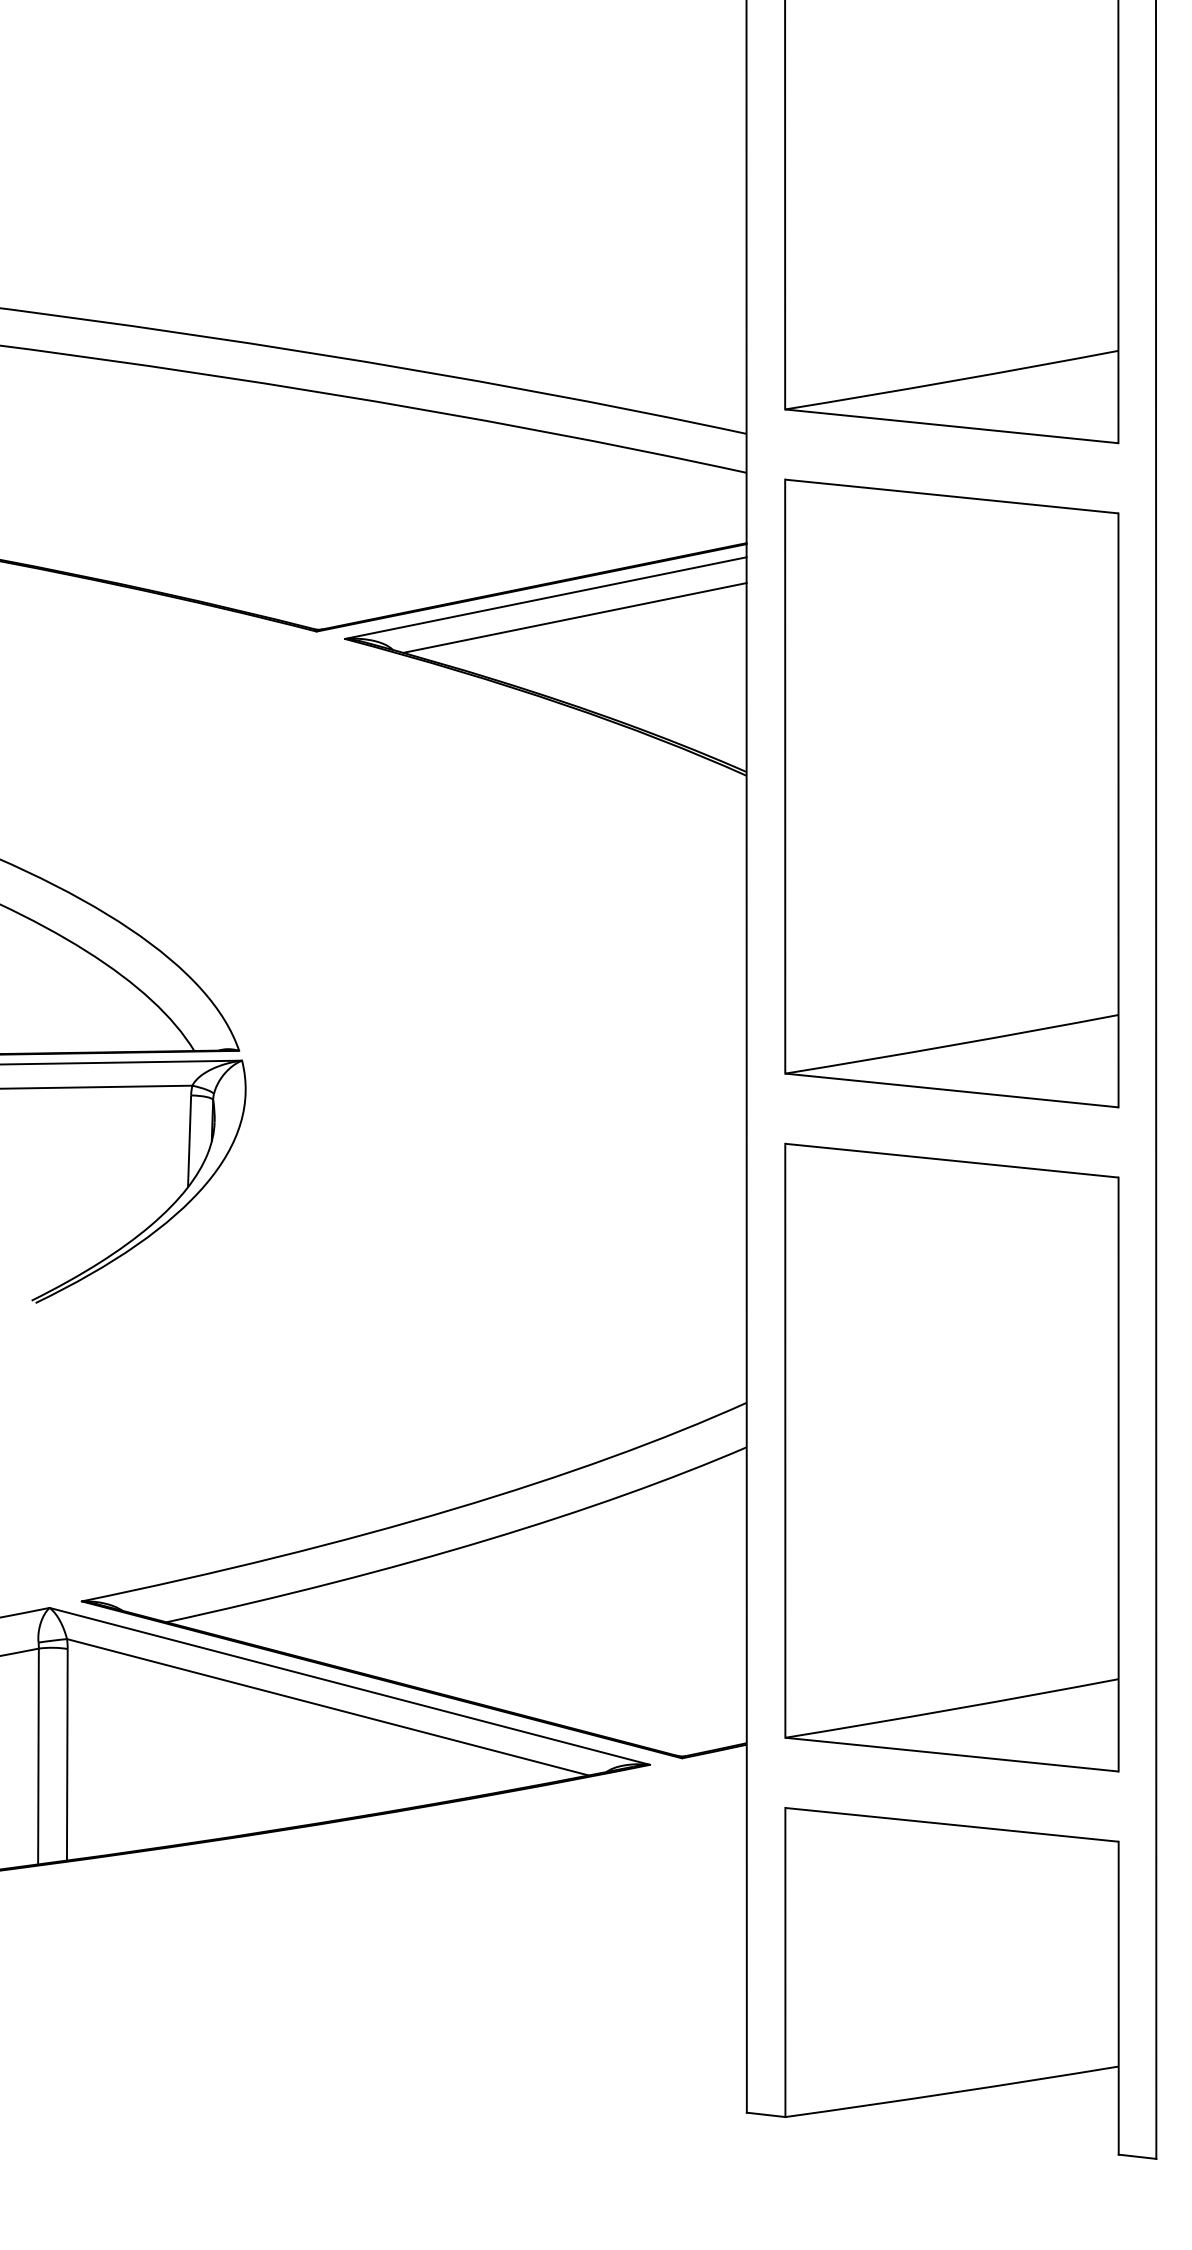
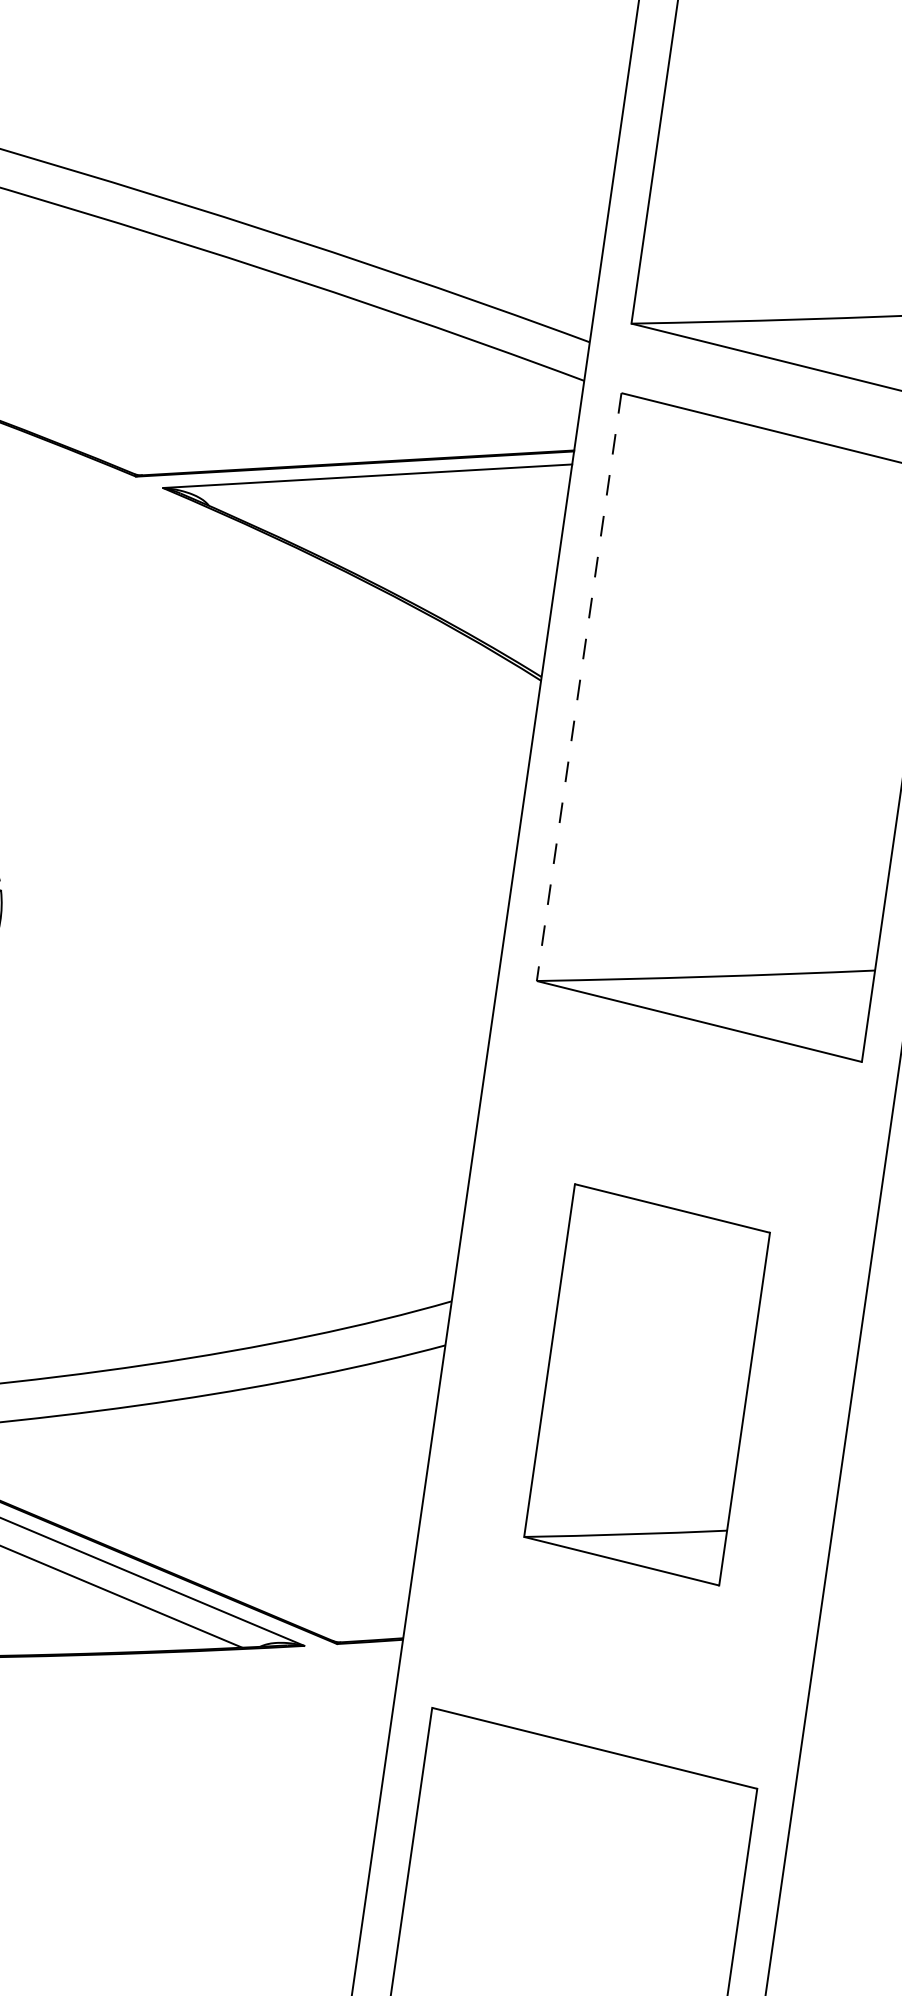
line: (574, 617) -> (393, 499), removed
line: (785, 776) -> (579, 686), solid -> dashed
part: (951, 1457) -> (646, 1384), size x0.6

